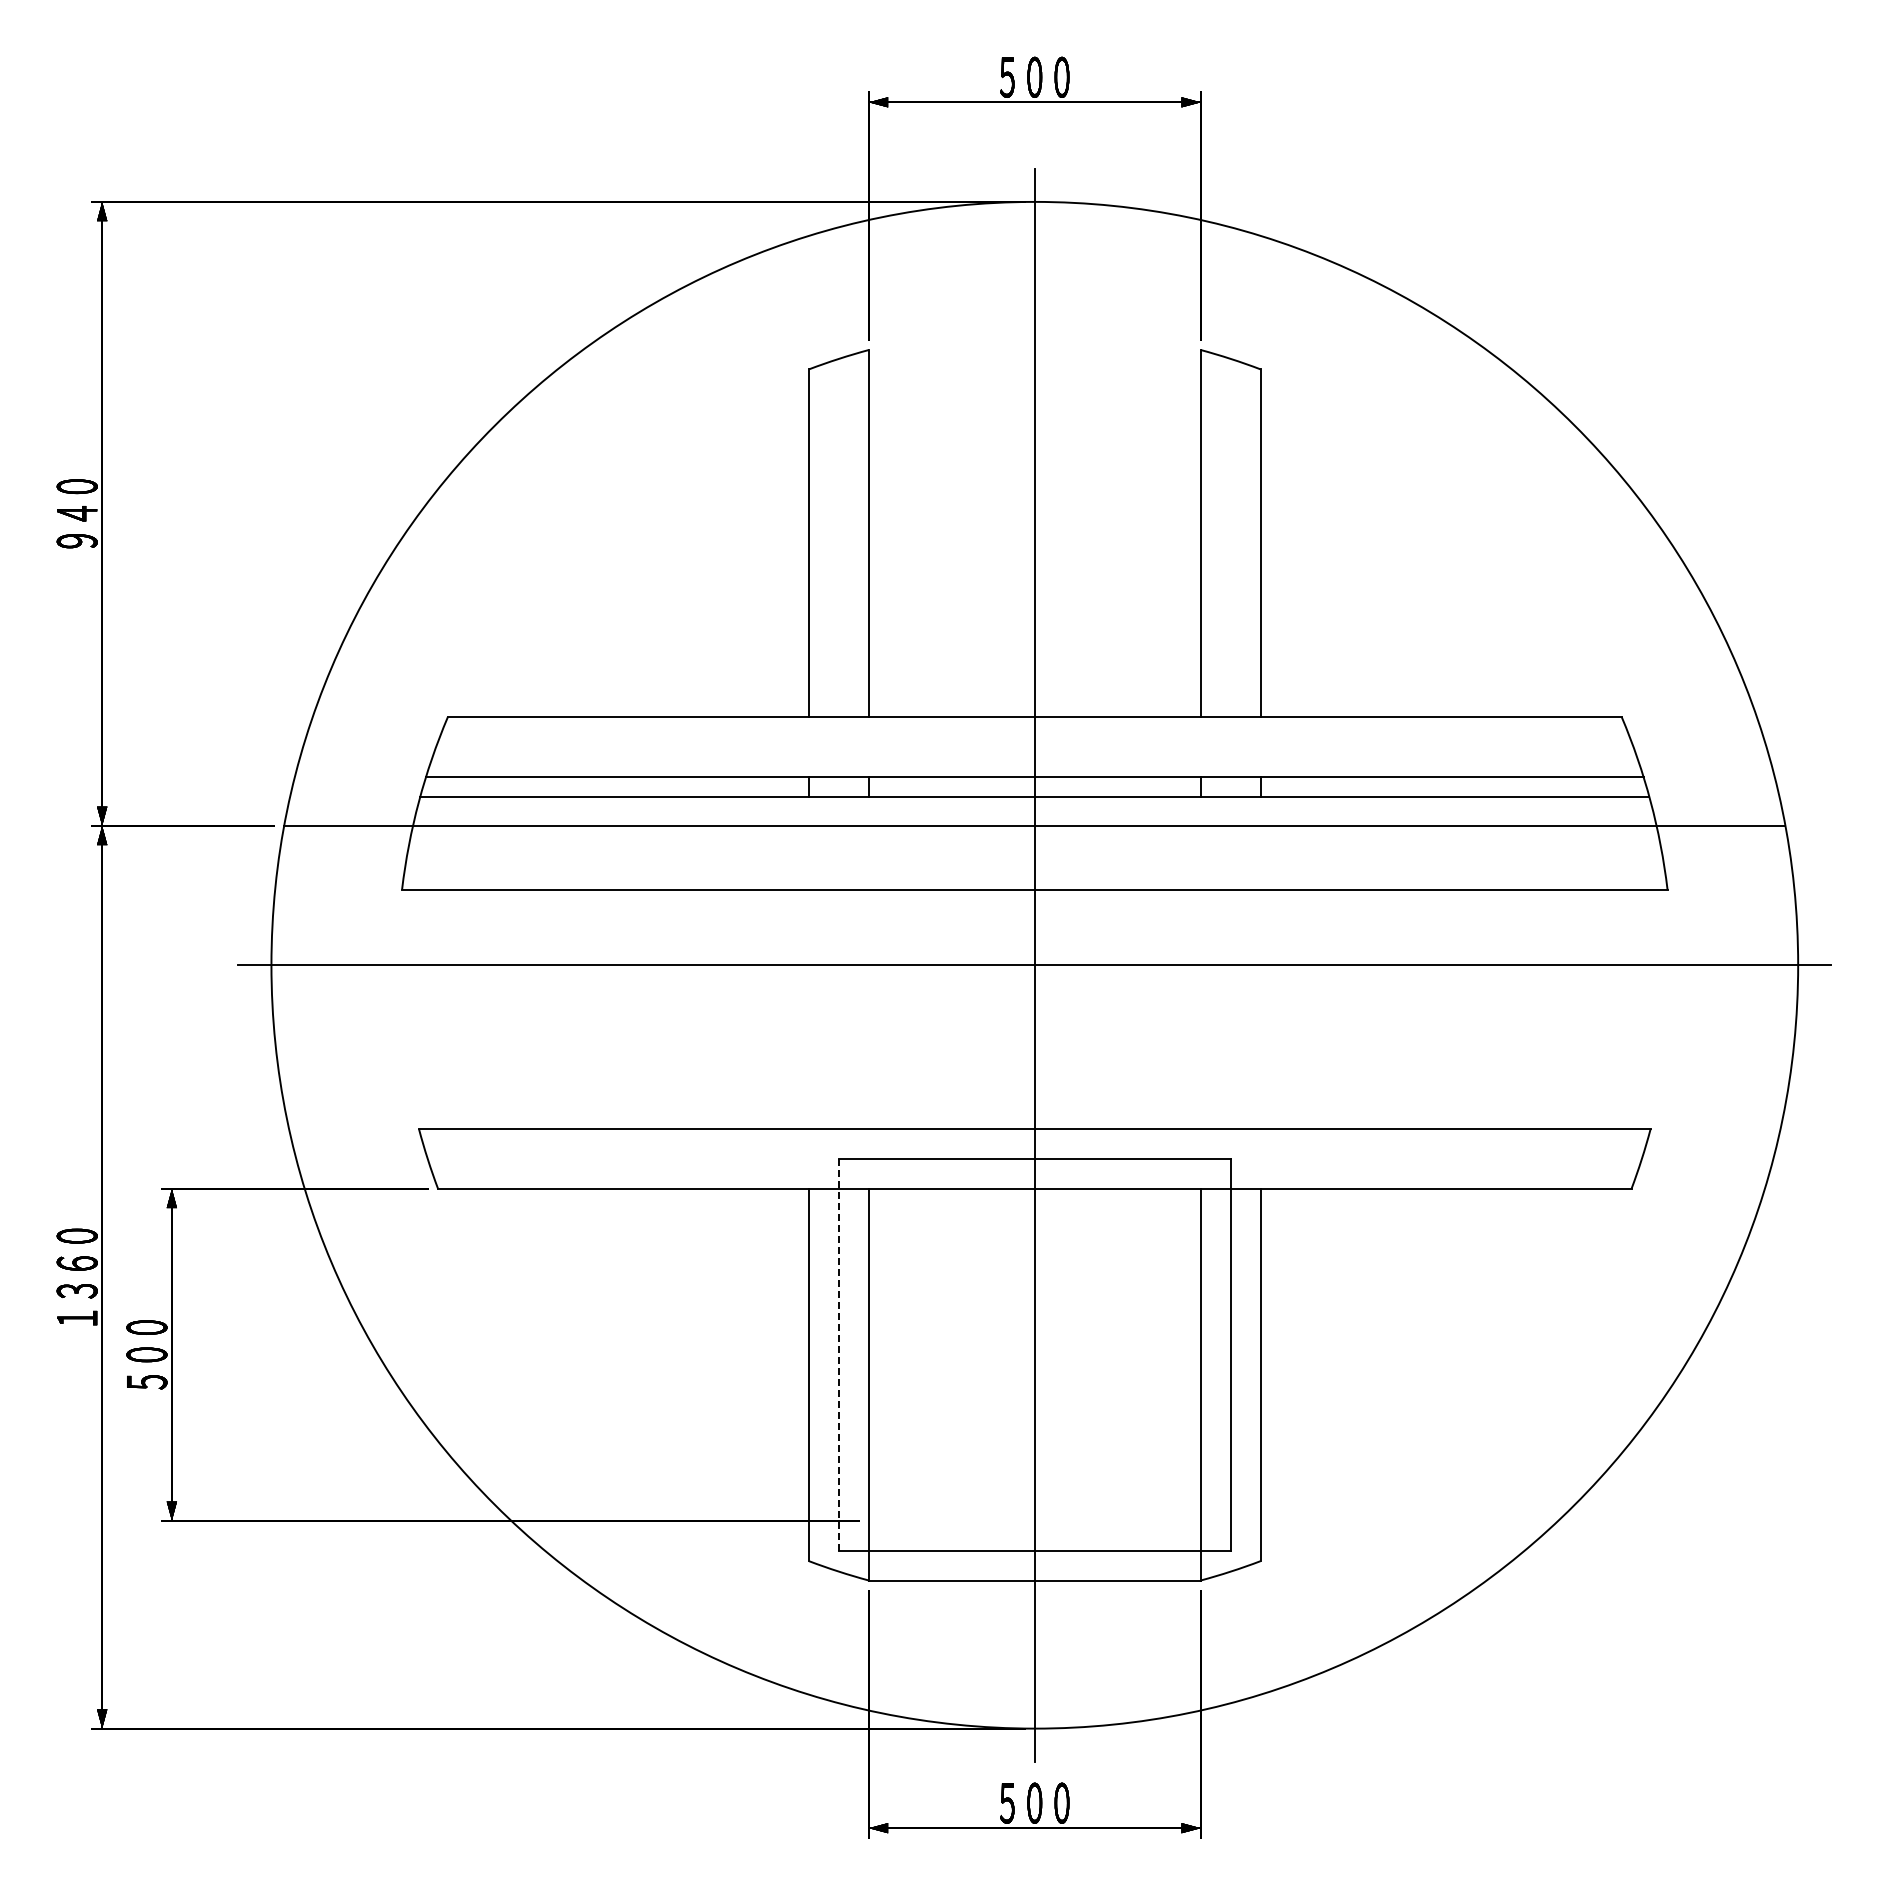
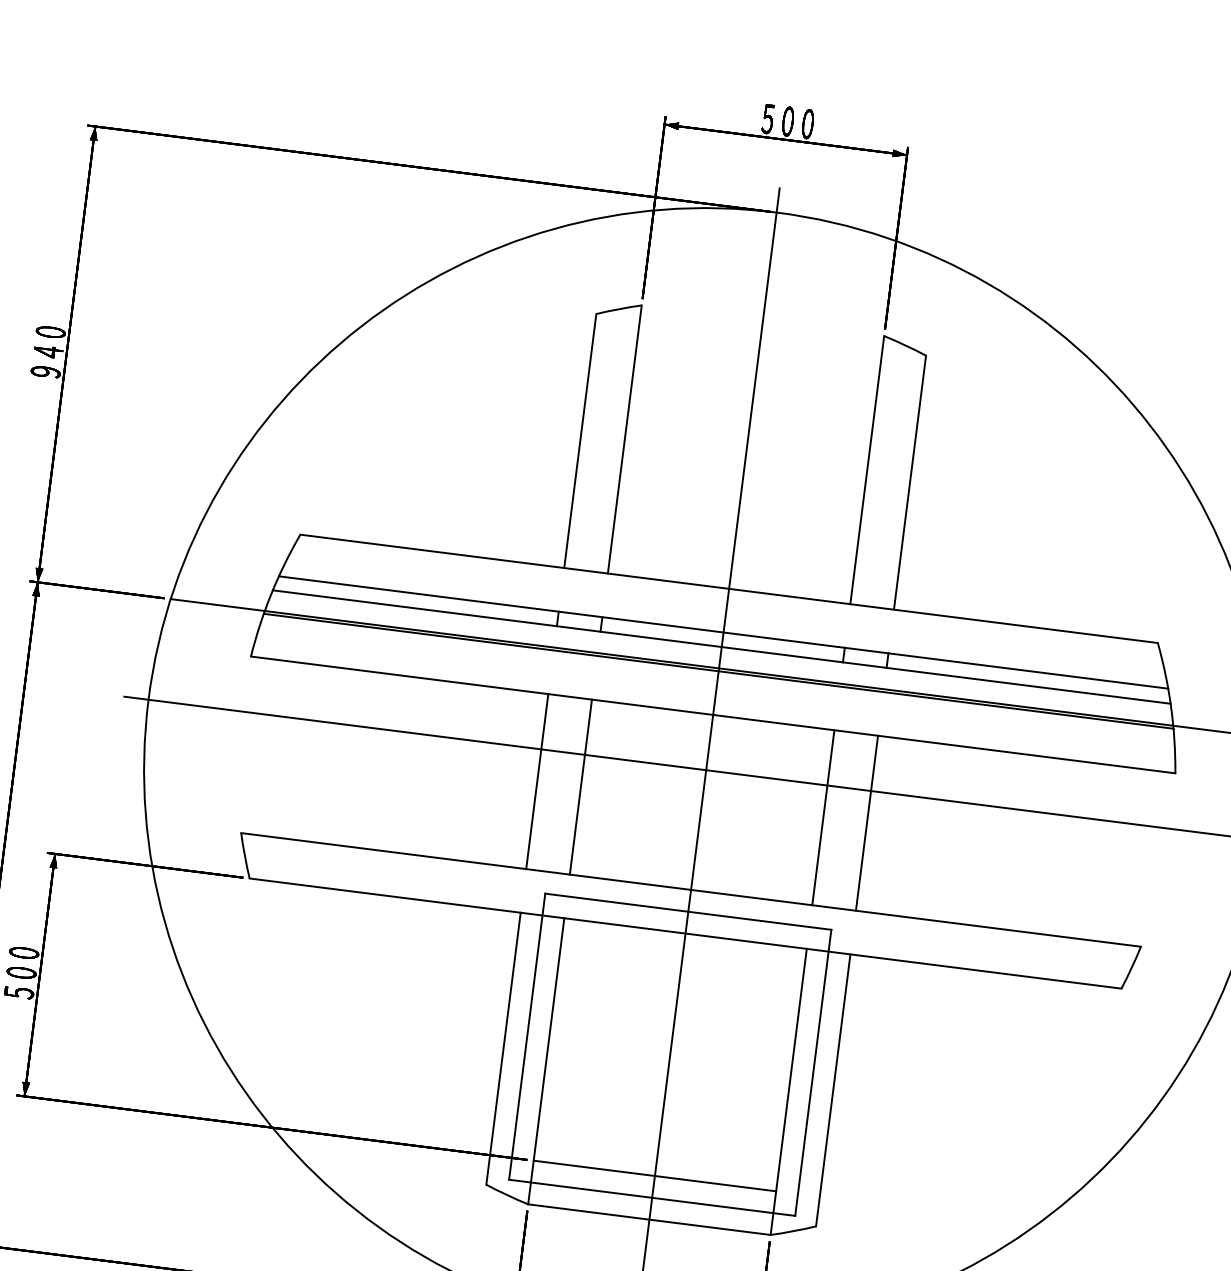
line: (1034, 829) -> (718, 671), added
line: (809, 1009) -> (537, 781), added
line: (868, 1009) -> (580, 787), added
line: (1200, 1009) -> (823, 817), added
line: (1260, 1009) -> (866, 823), added
line: (839, 1354) -> (527, 1036), dashed -> solid
line: (1034, 1520) -> (654, 1175), added

